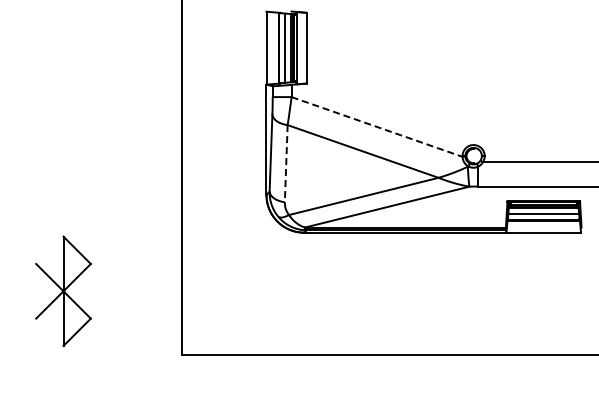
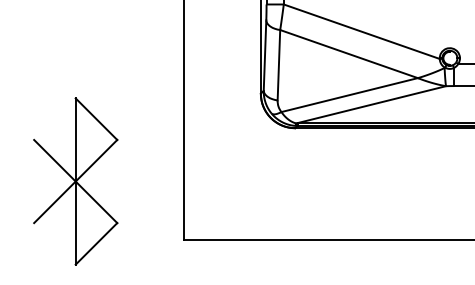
line: (377, 126) -> (362, 31), dashed -> solid
line: (286, 163) -> (279, 65), dashed -> solid
part: (63, 291) -> (75, 181), size x1.67

